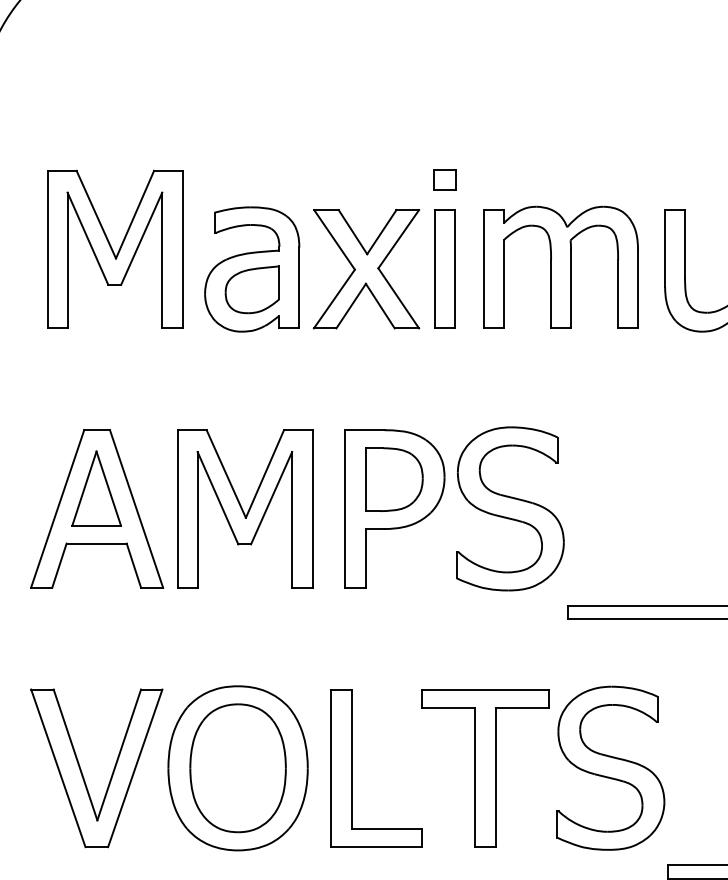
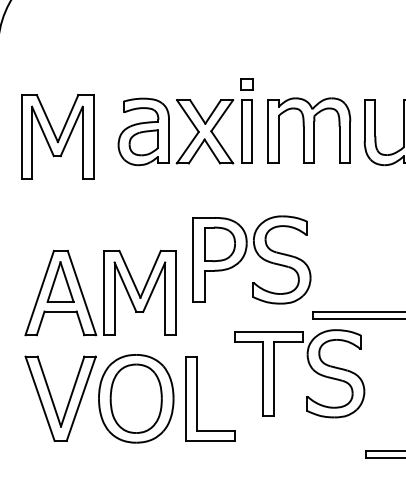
part: (115, 248) -> (57, 136), moved
part: (171, 507) -> (100, 292), moved
part: (561, 754) -> (309, 366), moved

